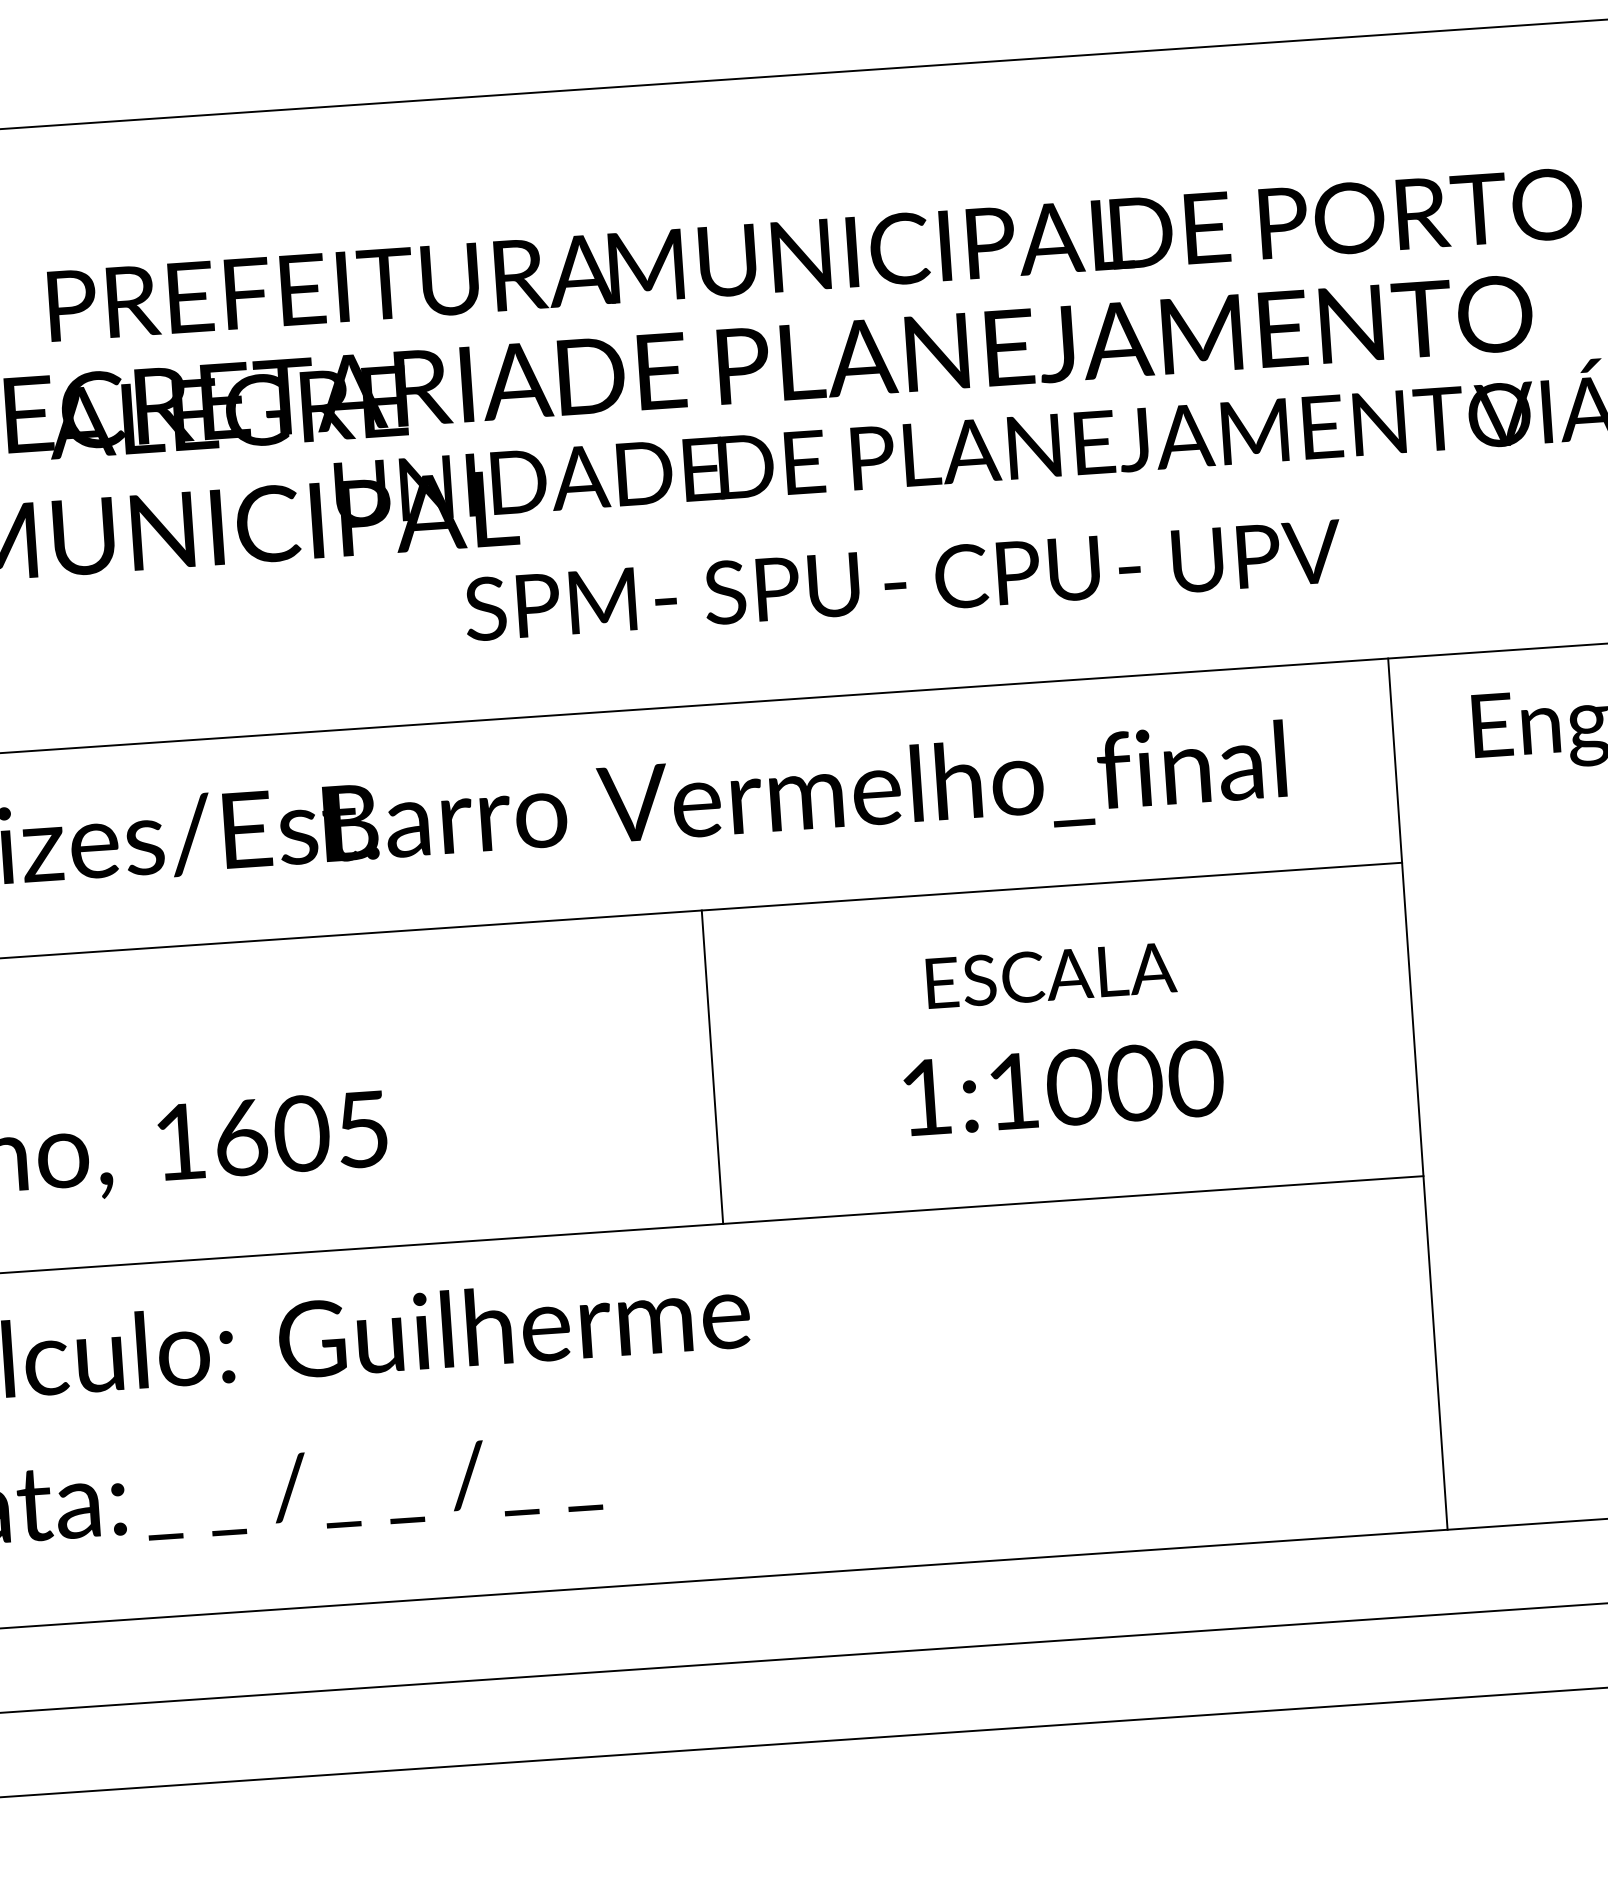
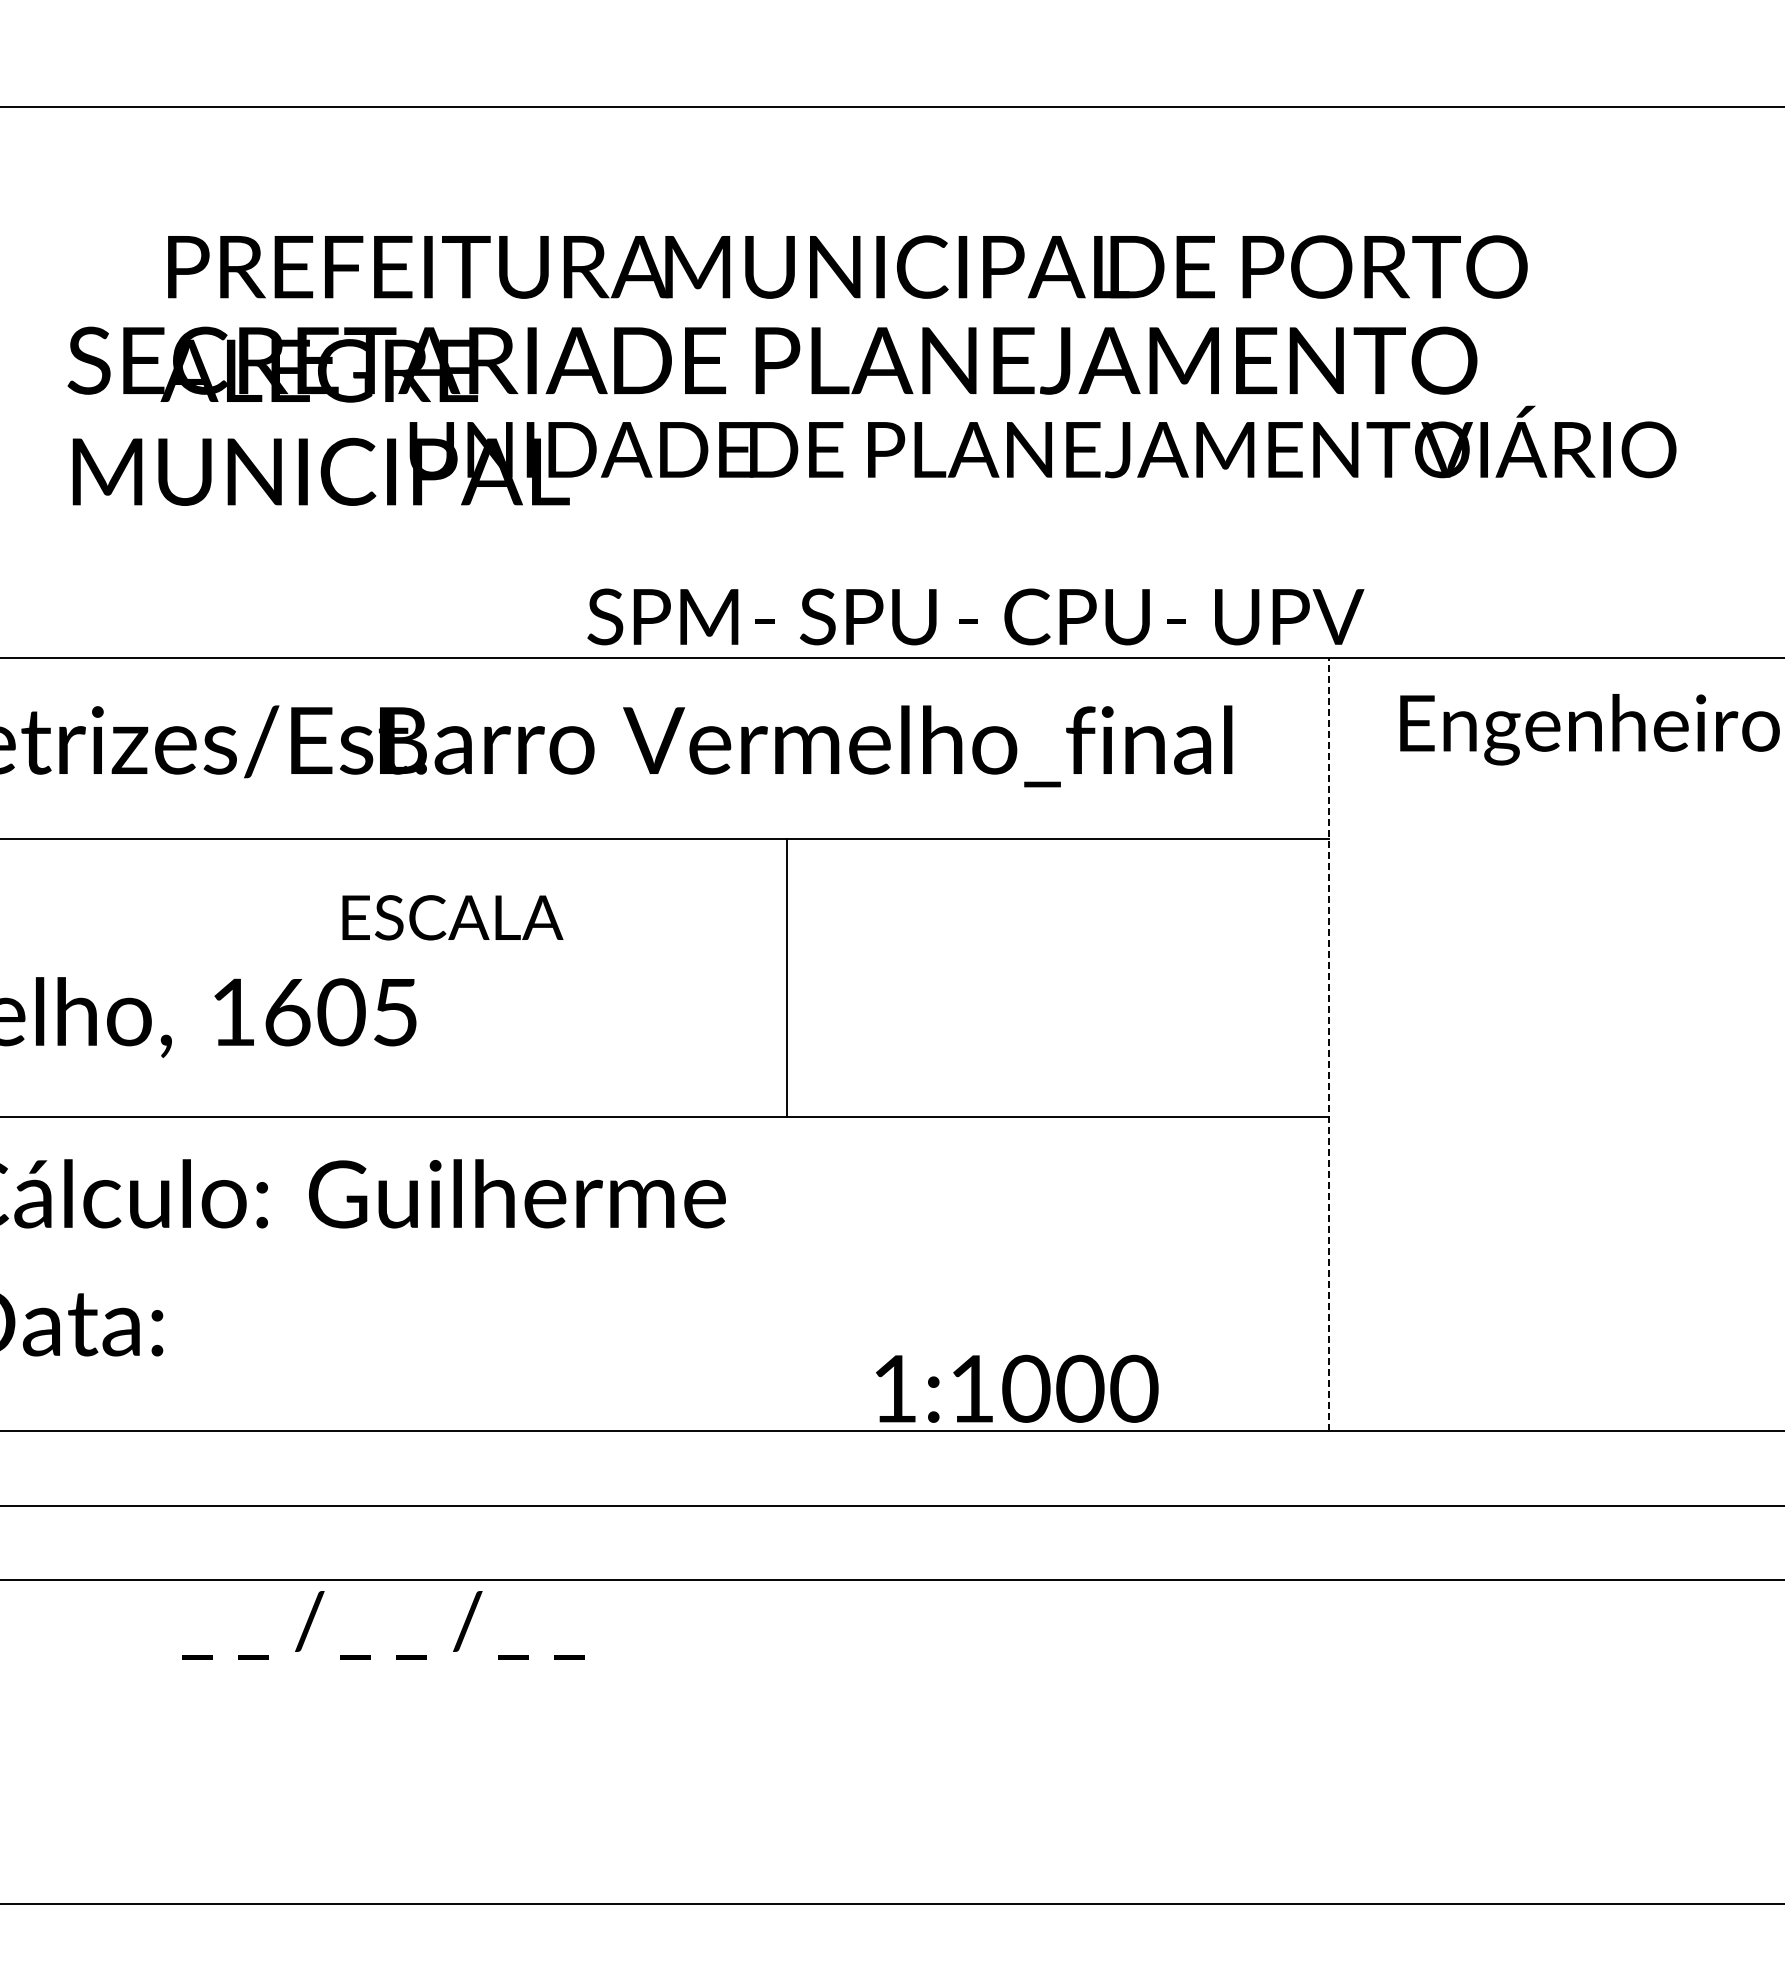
text: (902, 579) -> (975, 616), moved
text: (1051, 975) -> (452, 917), moved
line: (713, 1067) -> (787, 978), moved
text: (1064, 1087) -> (1017, 1388), moved
line: (1418, 1094) -> (1329, 1044), solid -> dashed
text: (373, 1486) -> (383, 1625), moved

